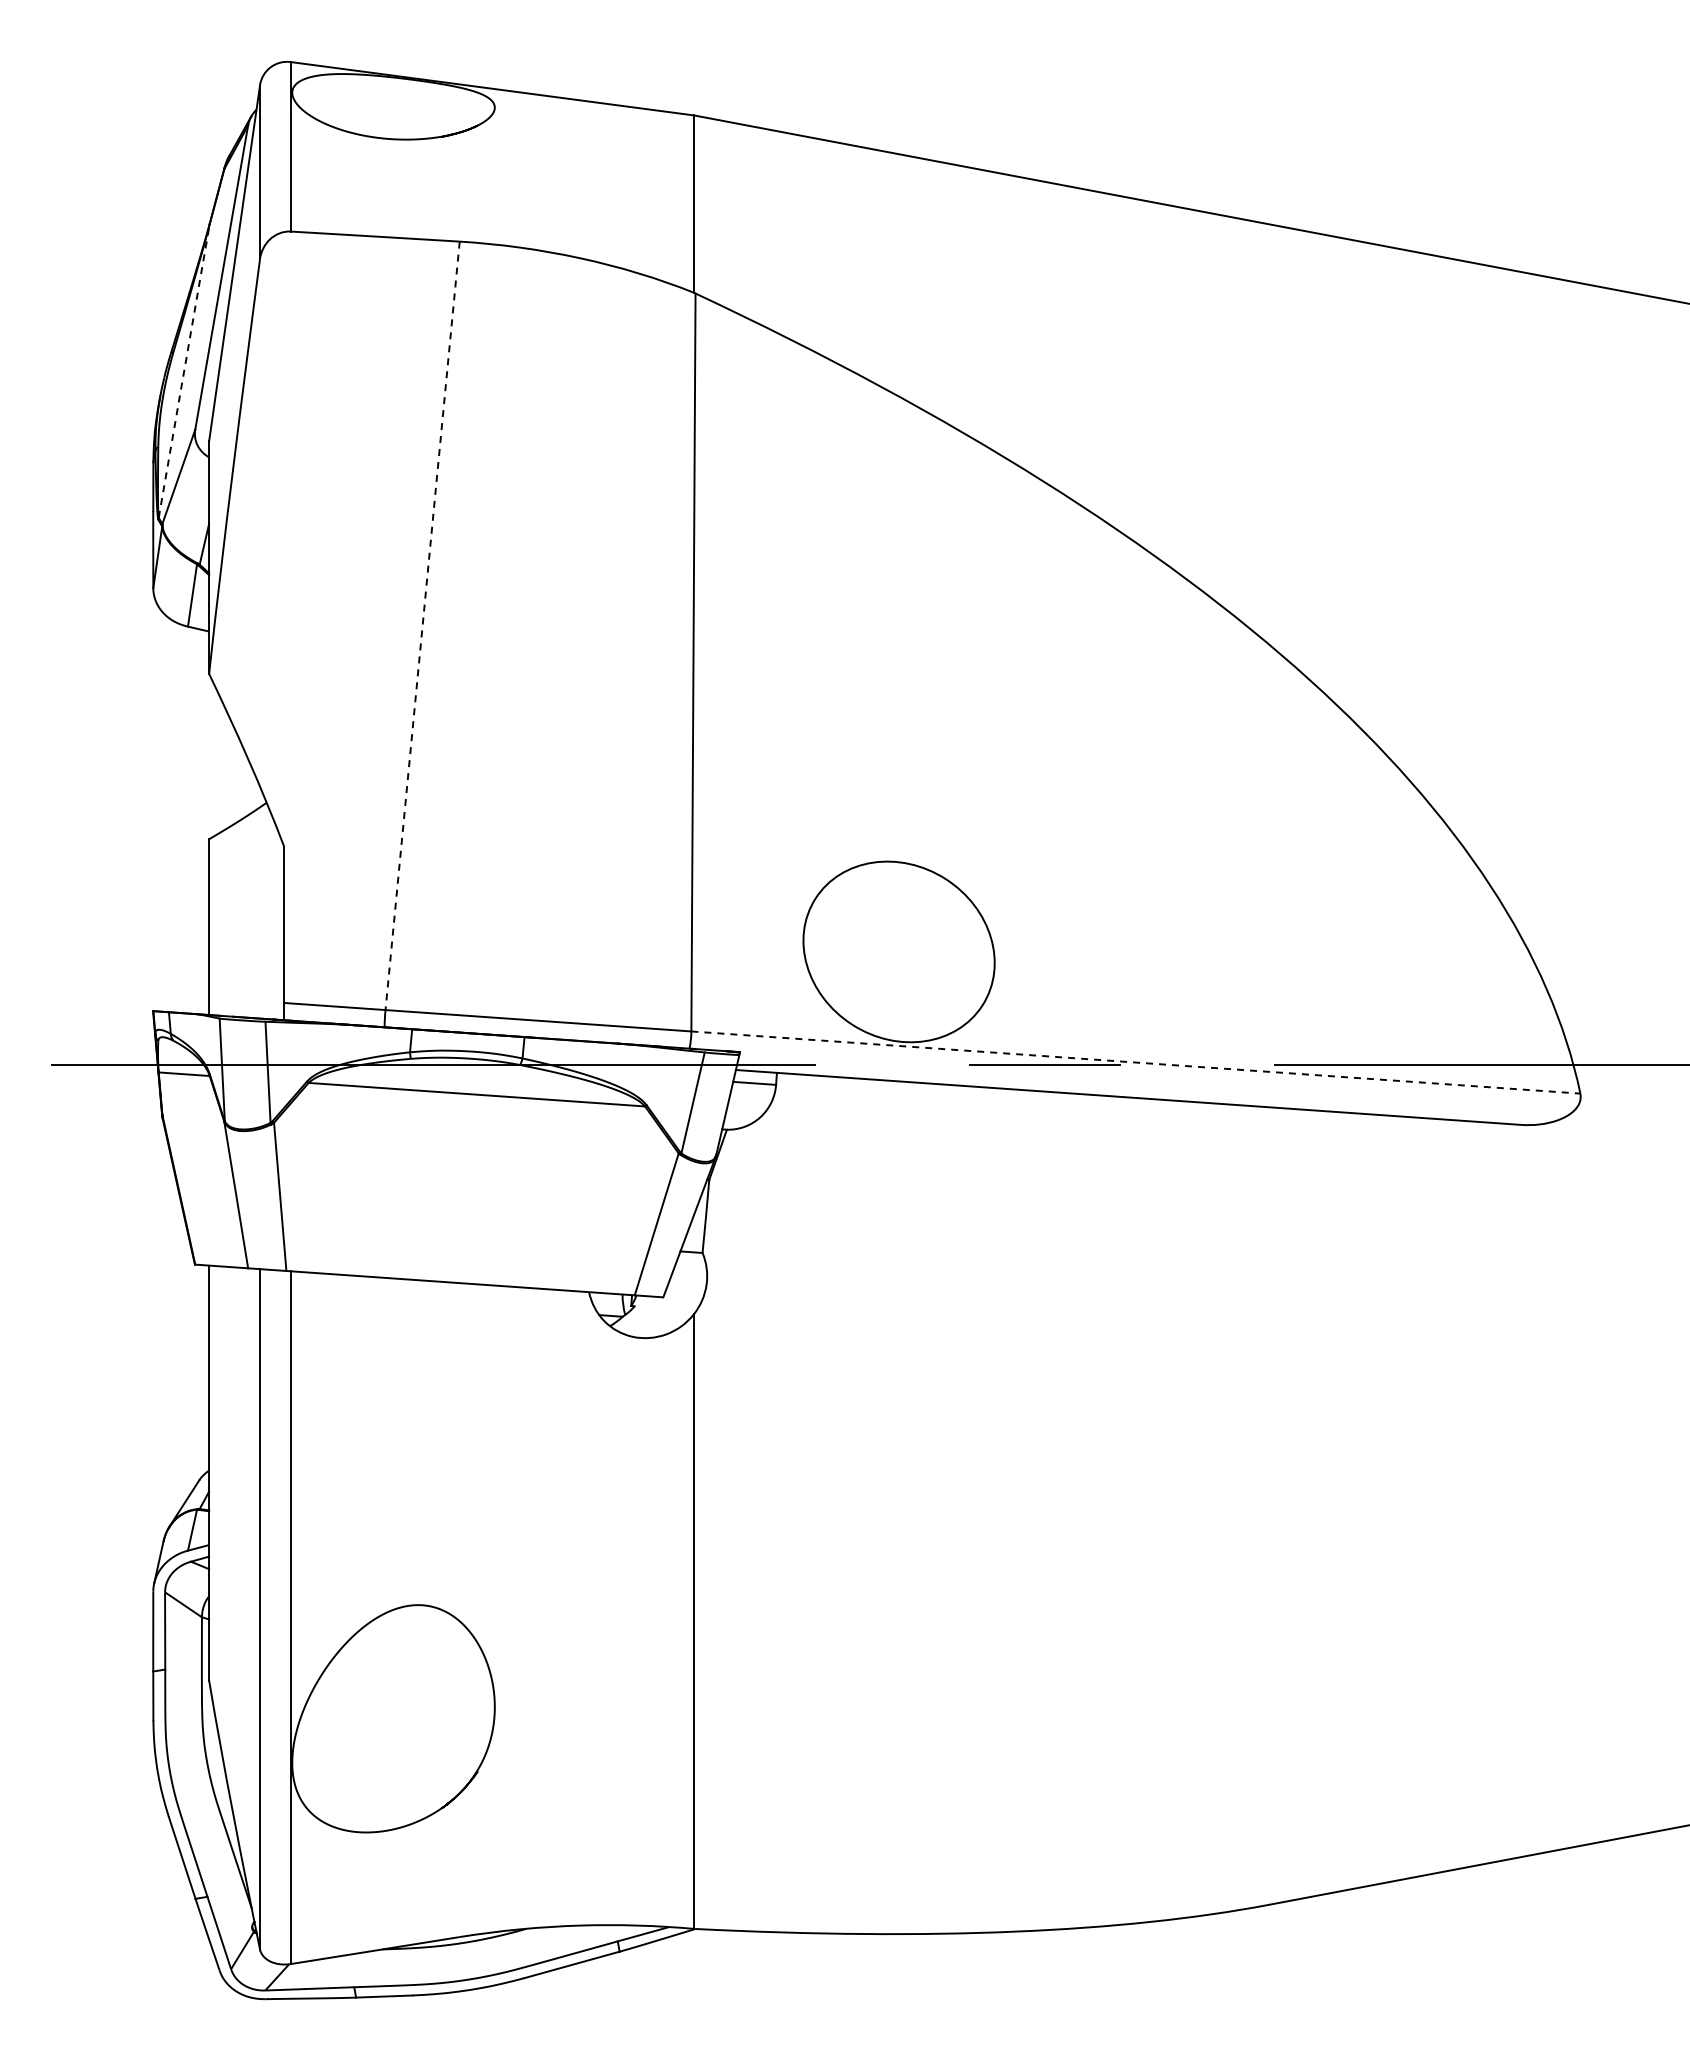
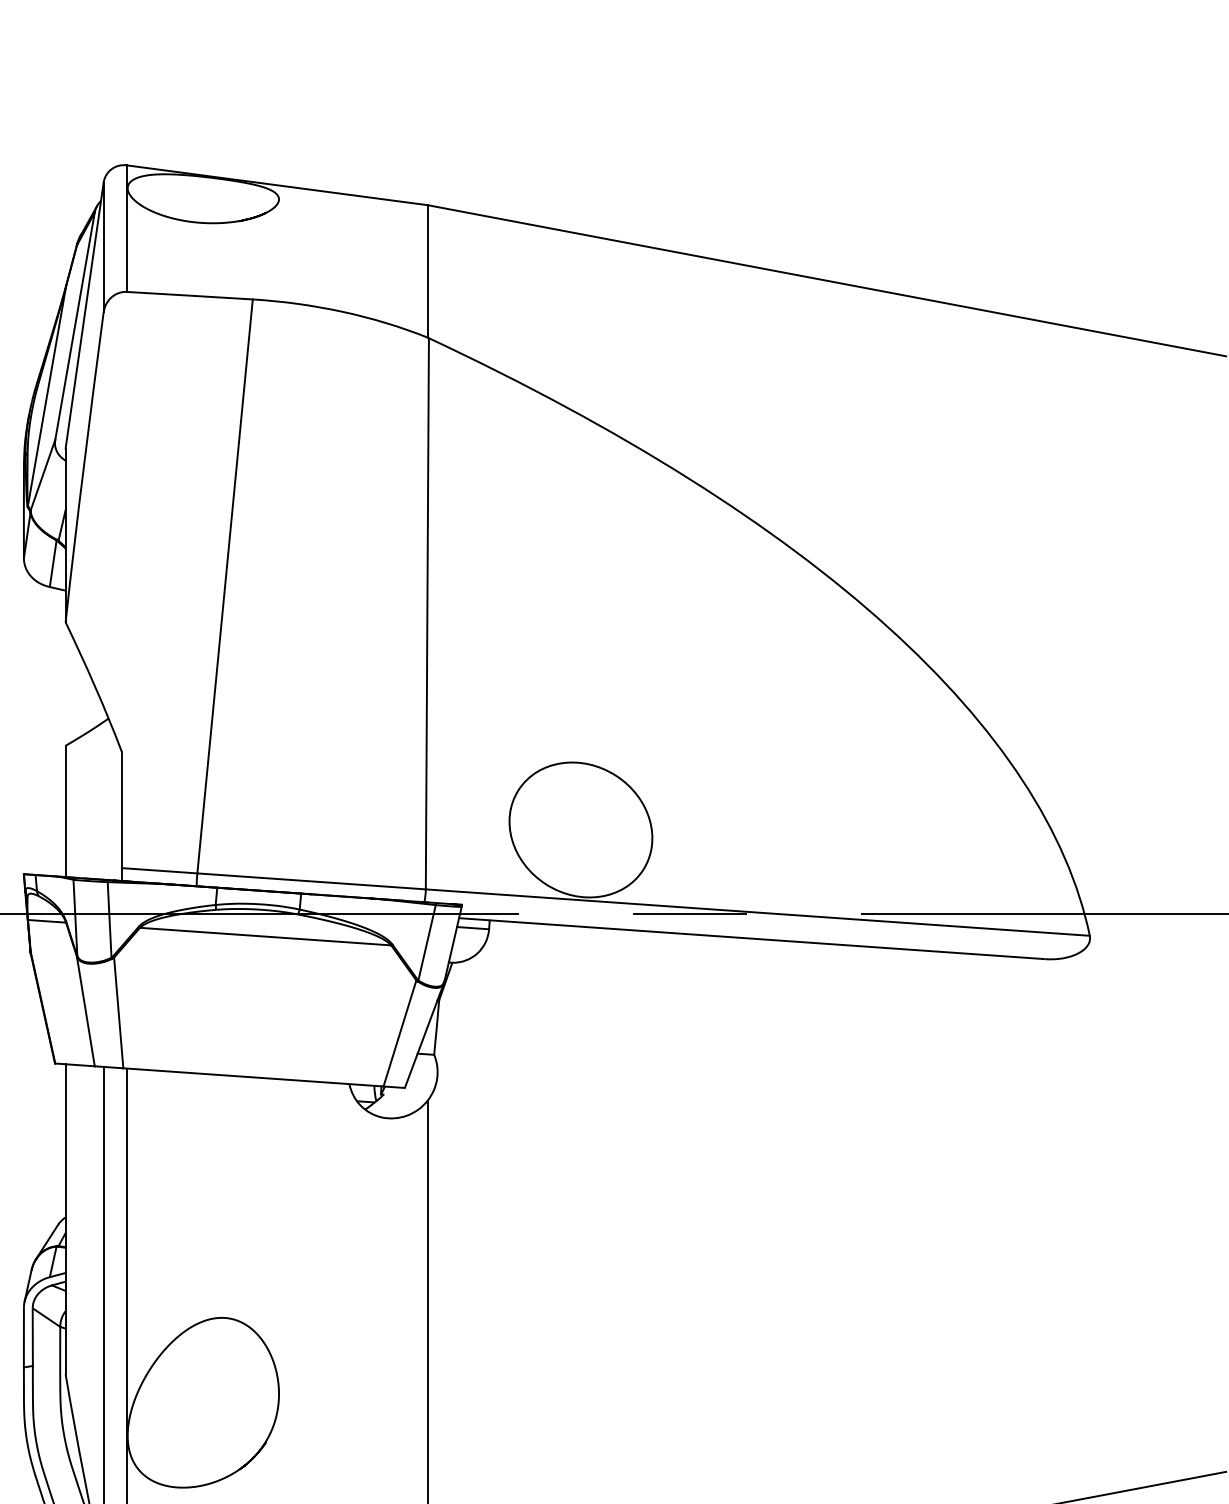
line: (184, 370) -> (47, 395), dashed -> solid
line: (422, 626) -> (224, 586), dashed -> solid
line: (1135, 1062) -> (757, 912), dashed -> solid

